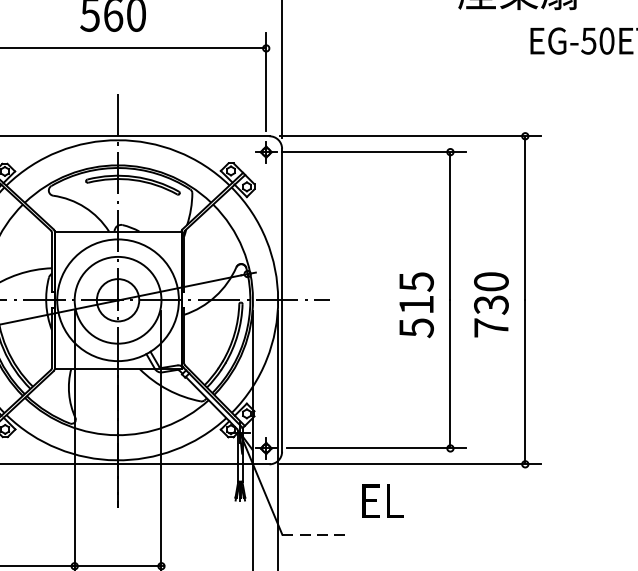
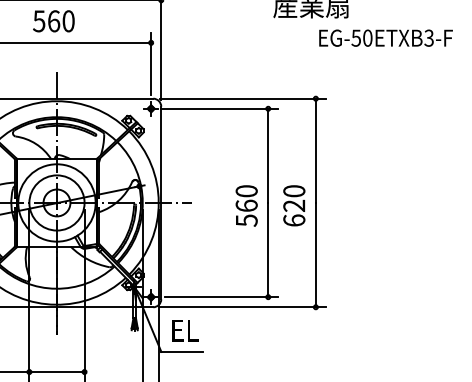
text: (416, 293) -> (246, 198), 515 -> 560
text: (491, 315) -> (294, 212), 730 -> 620
text: (383, 500) -> (185, 330), moved
line: (315, 533) -> (182, 351), dashed -> solid

